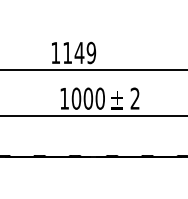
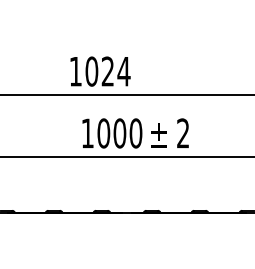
text: (79, 52) -> (107, 71), 1149 -> 1024

